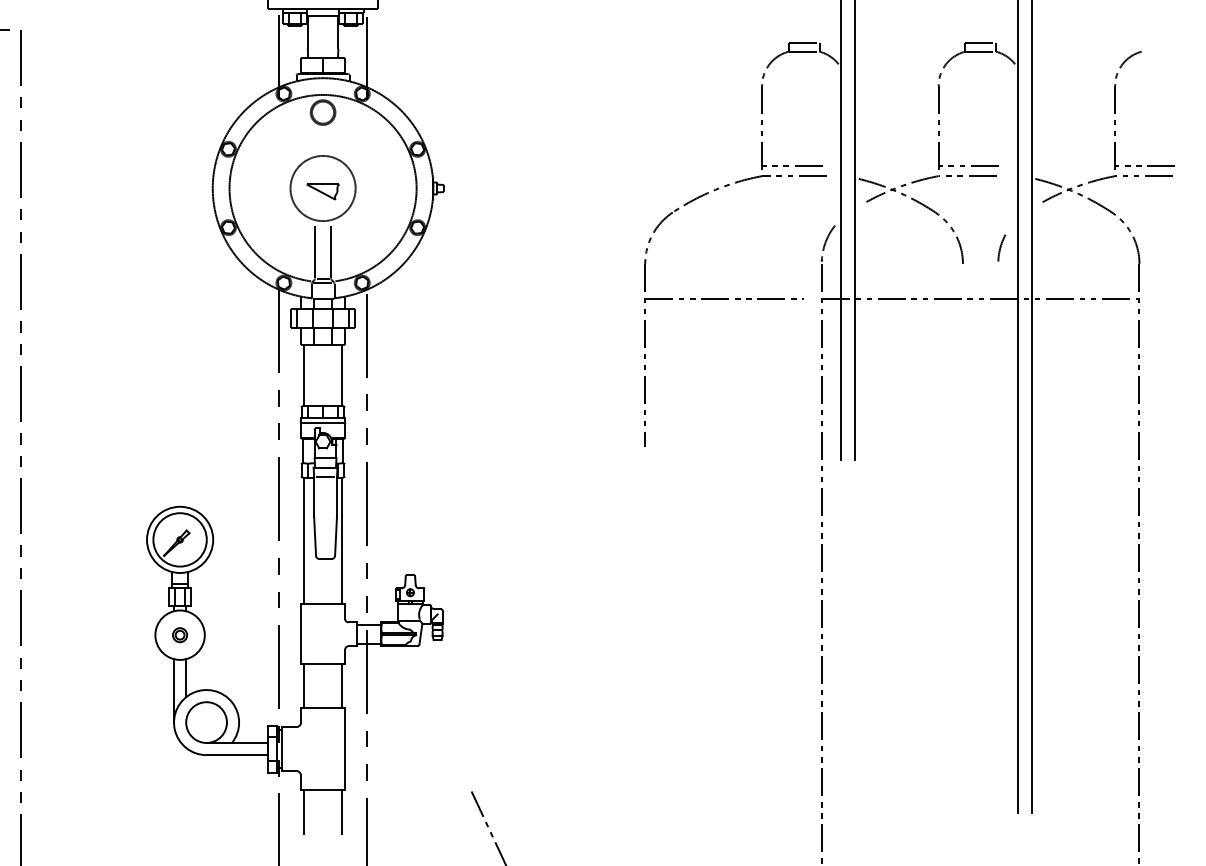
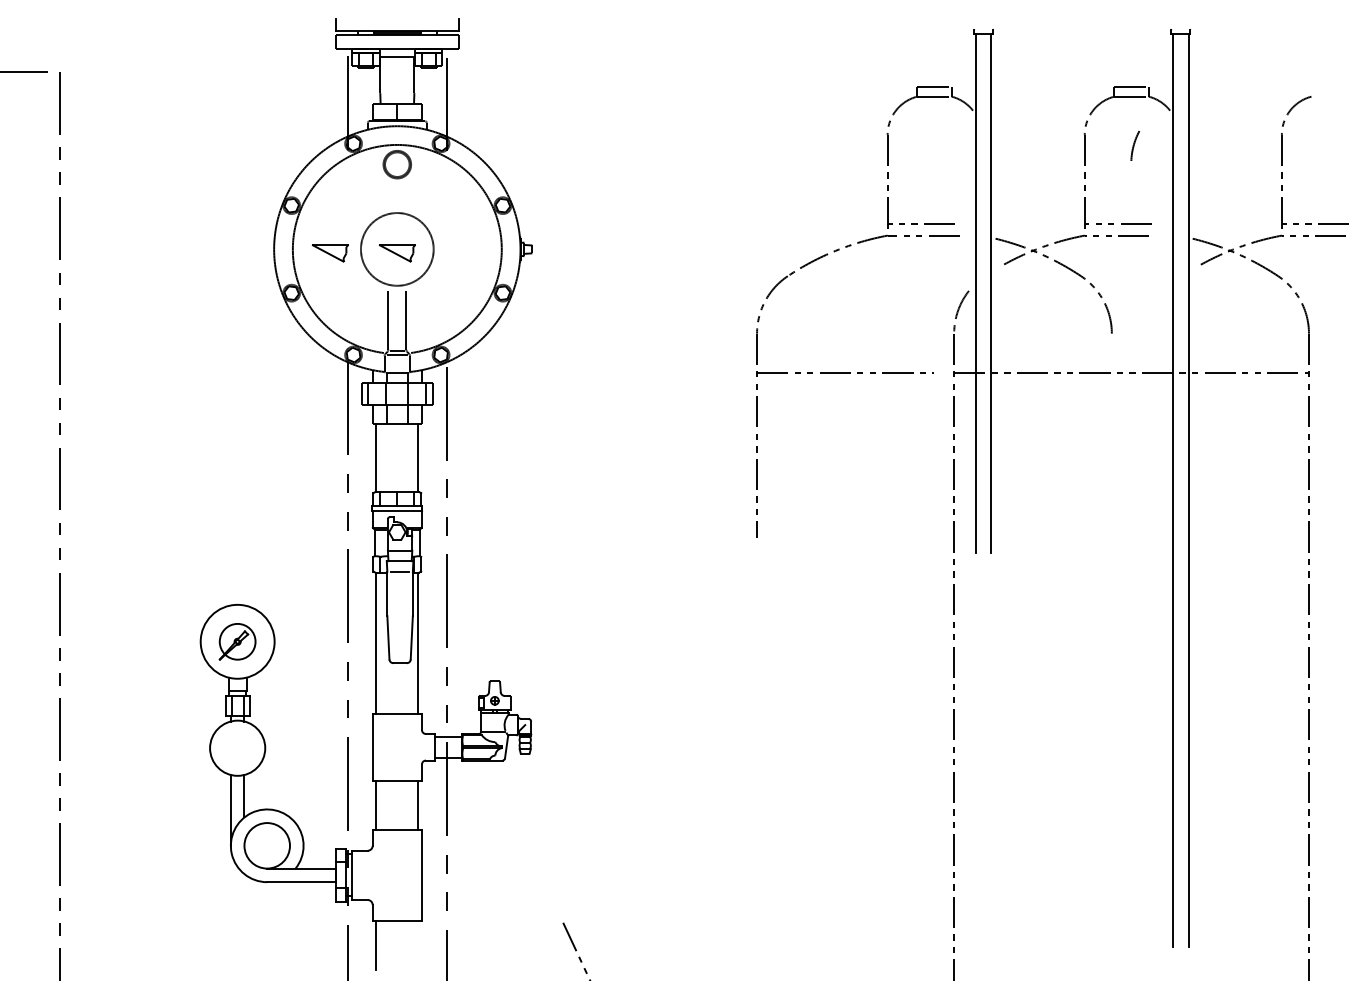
part: (262, 192) -> (329, 253), added
arc: (1001, 247) -> (1134, 145), moved
circle: (179, 539) -> (237, 641), size x0.6
part: (179, 634) -> (237, 747), removed
line: (342, 811) -> (418, 945), removed

